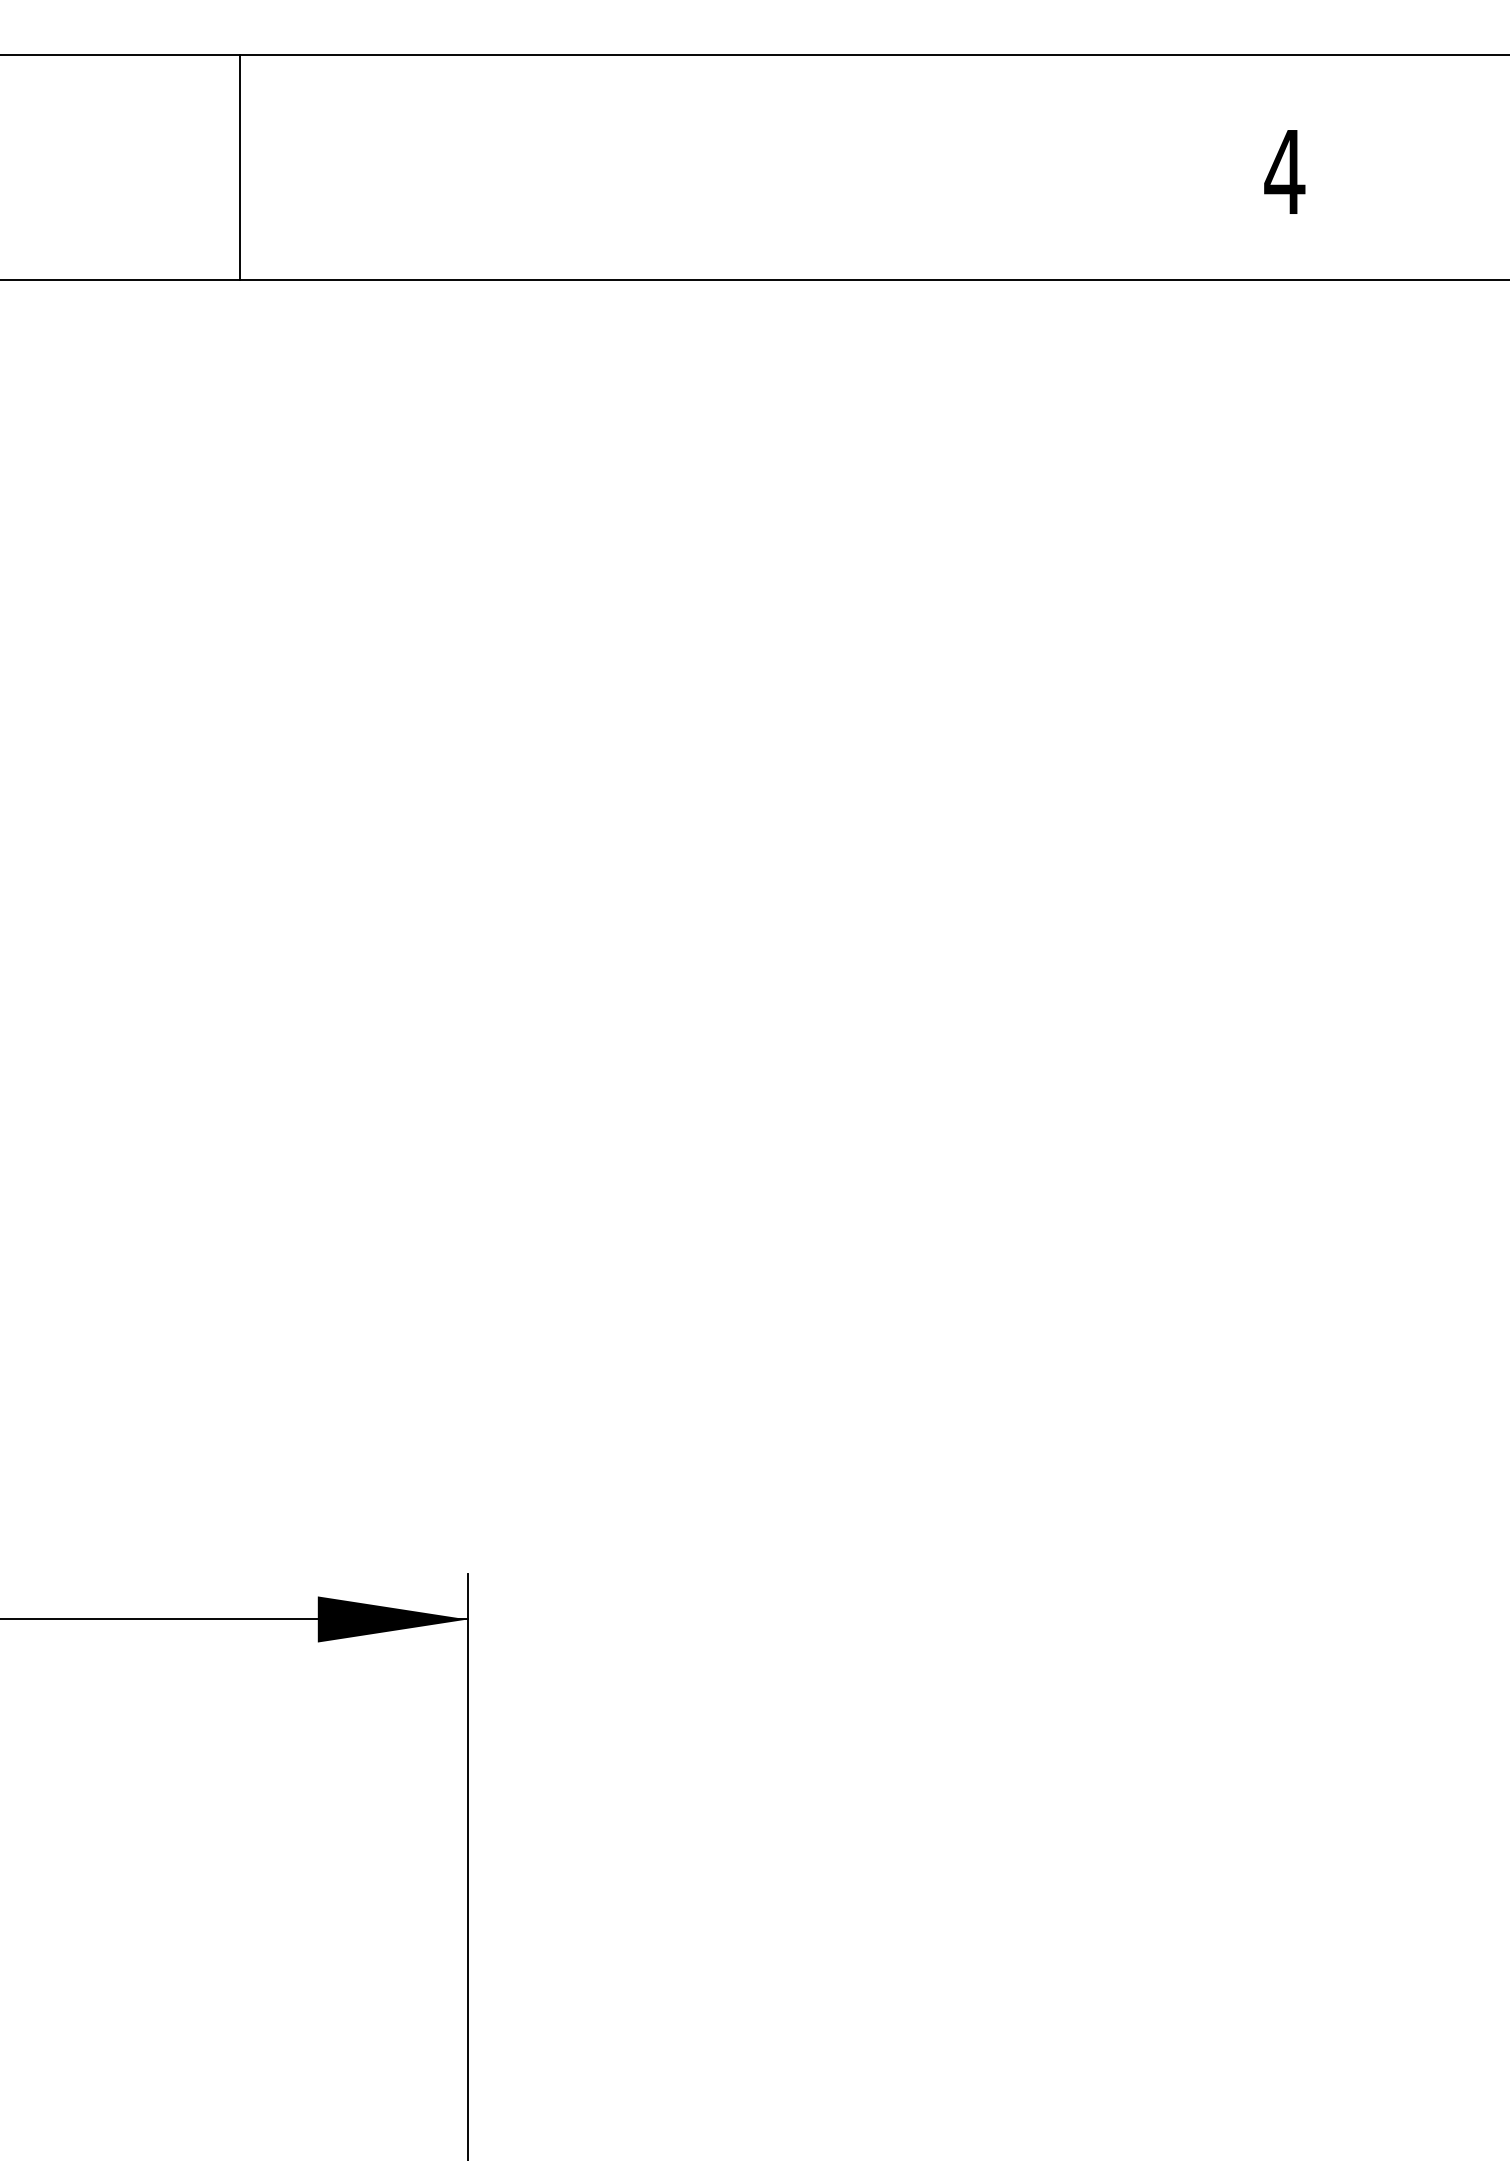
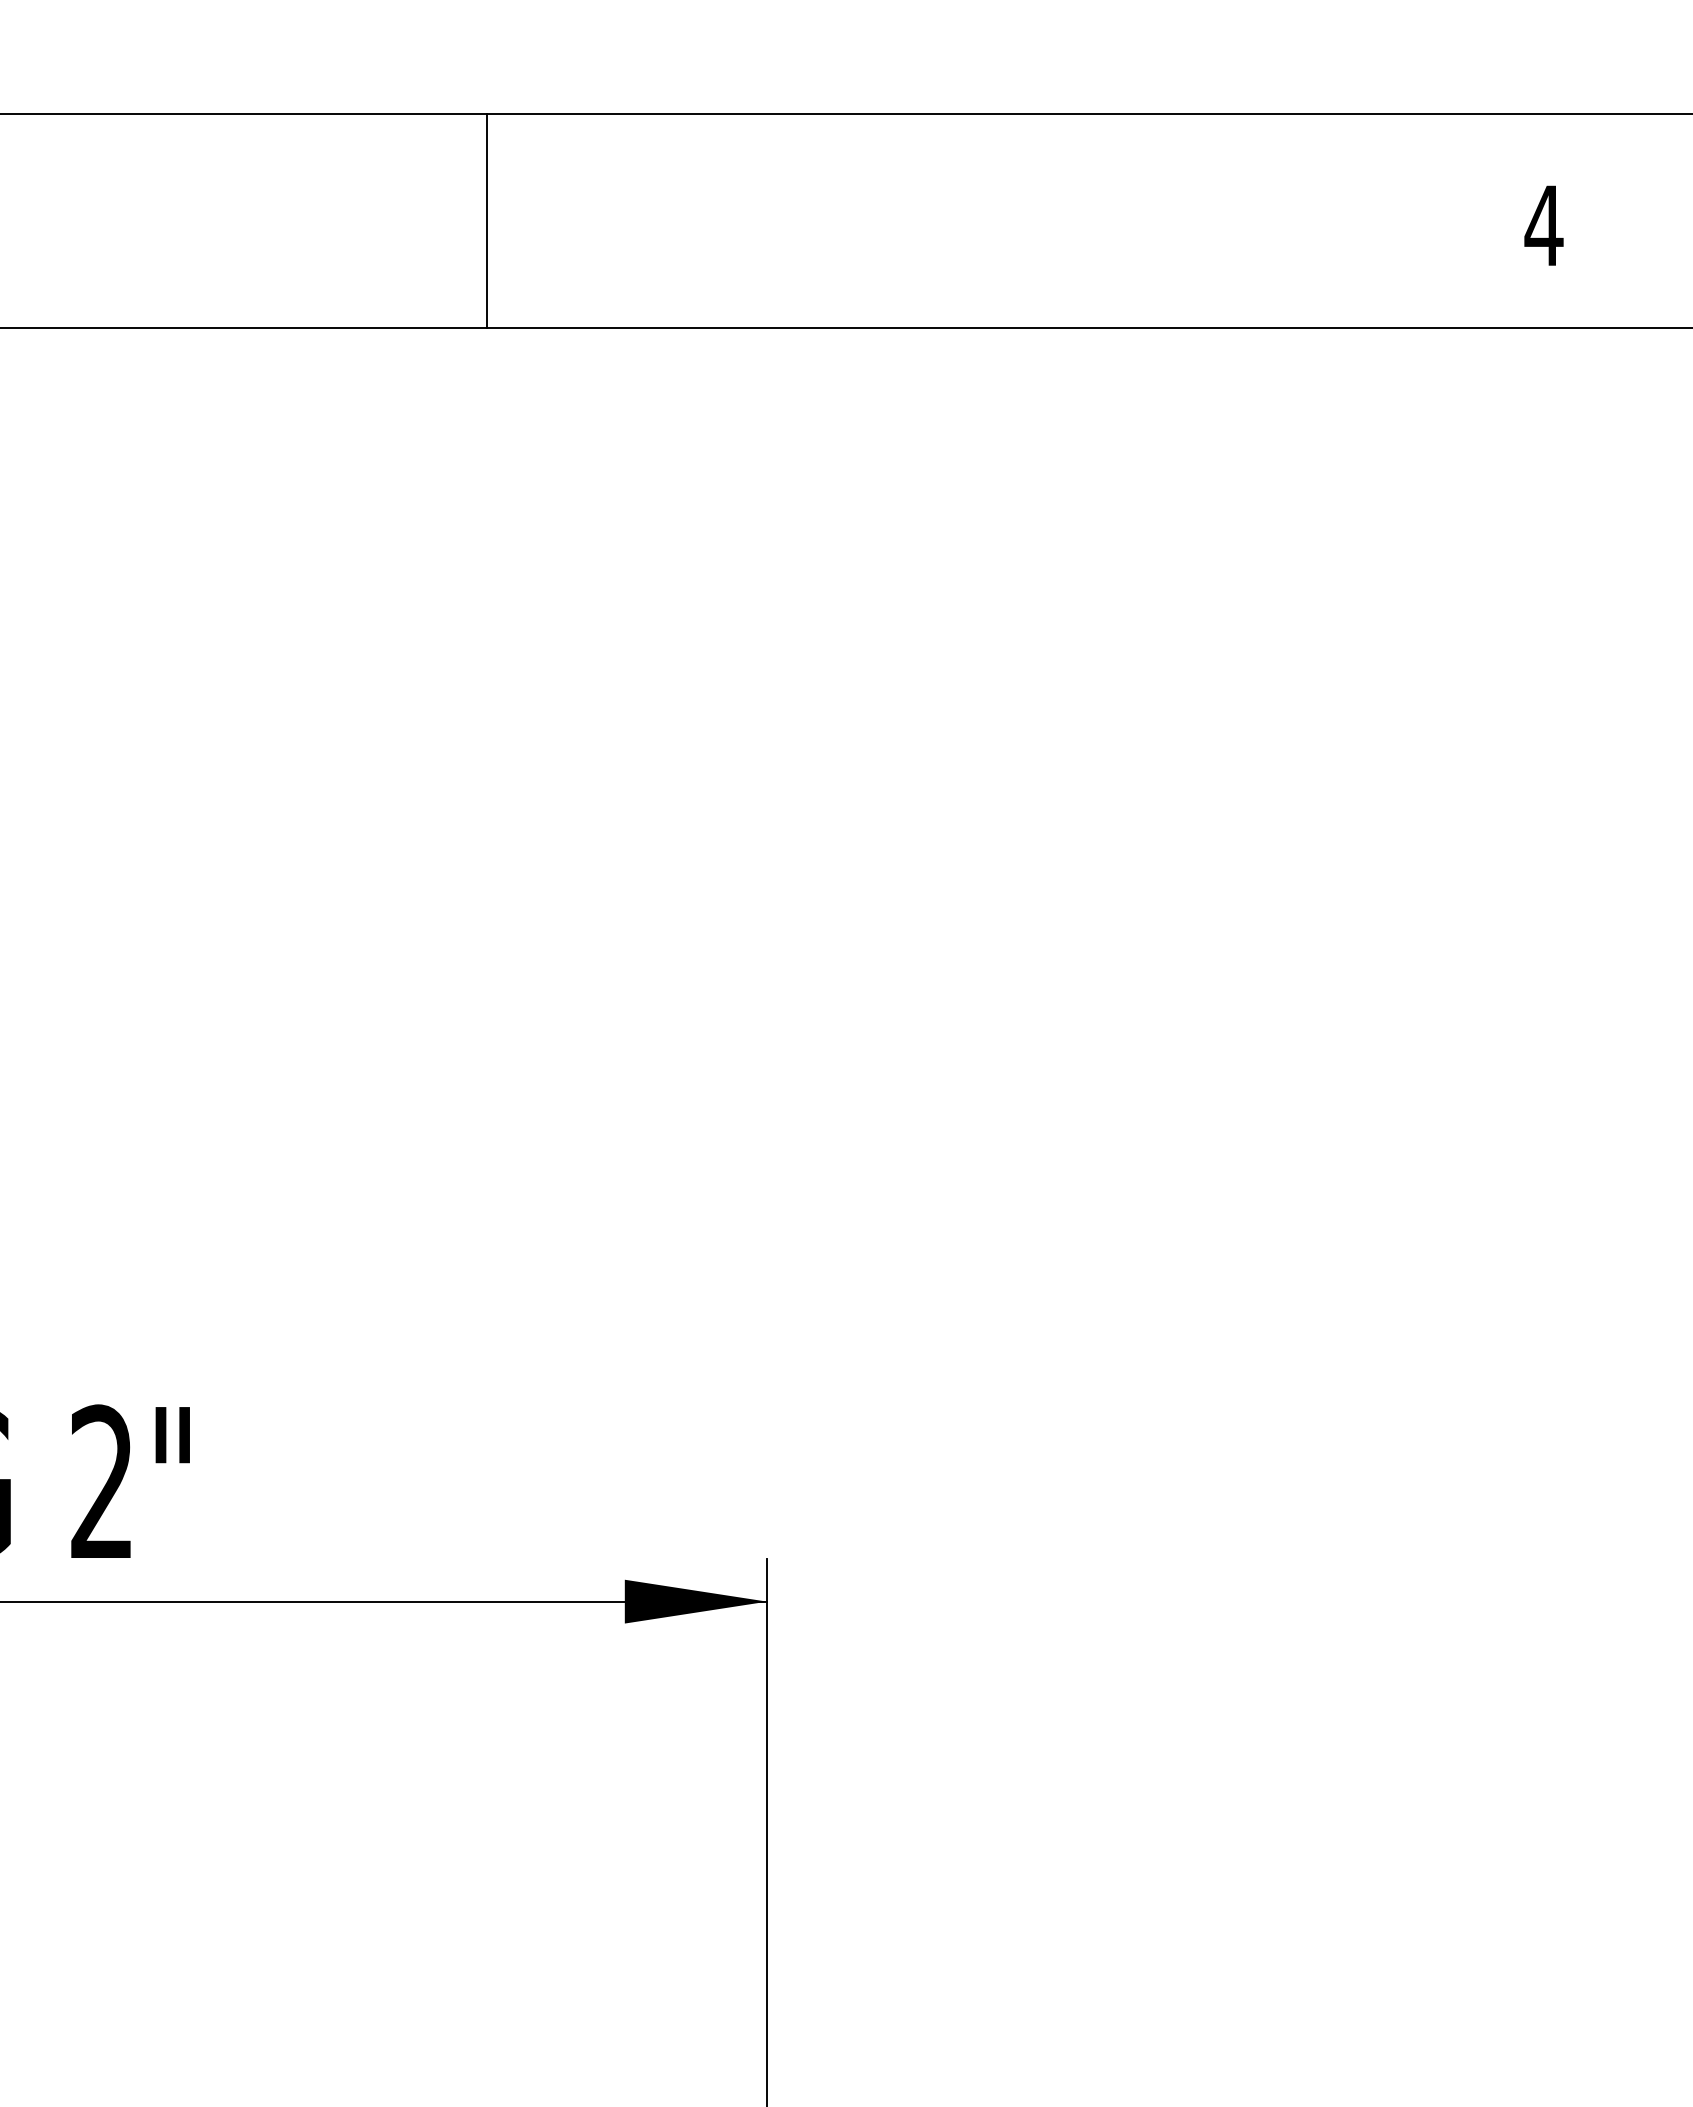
line: (239, 167) -> (487, 221), moved

